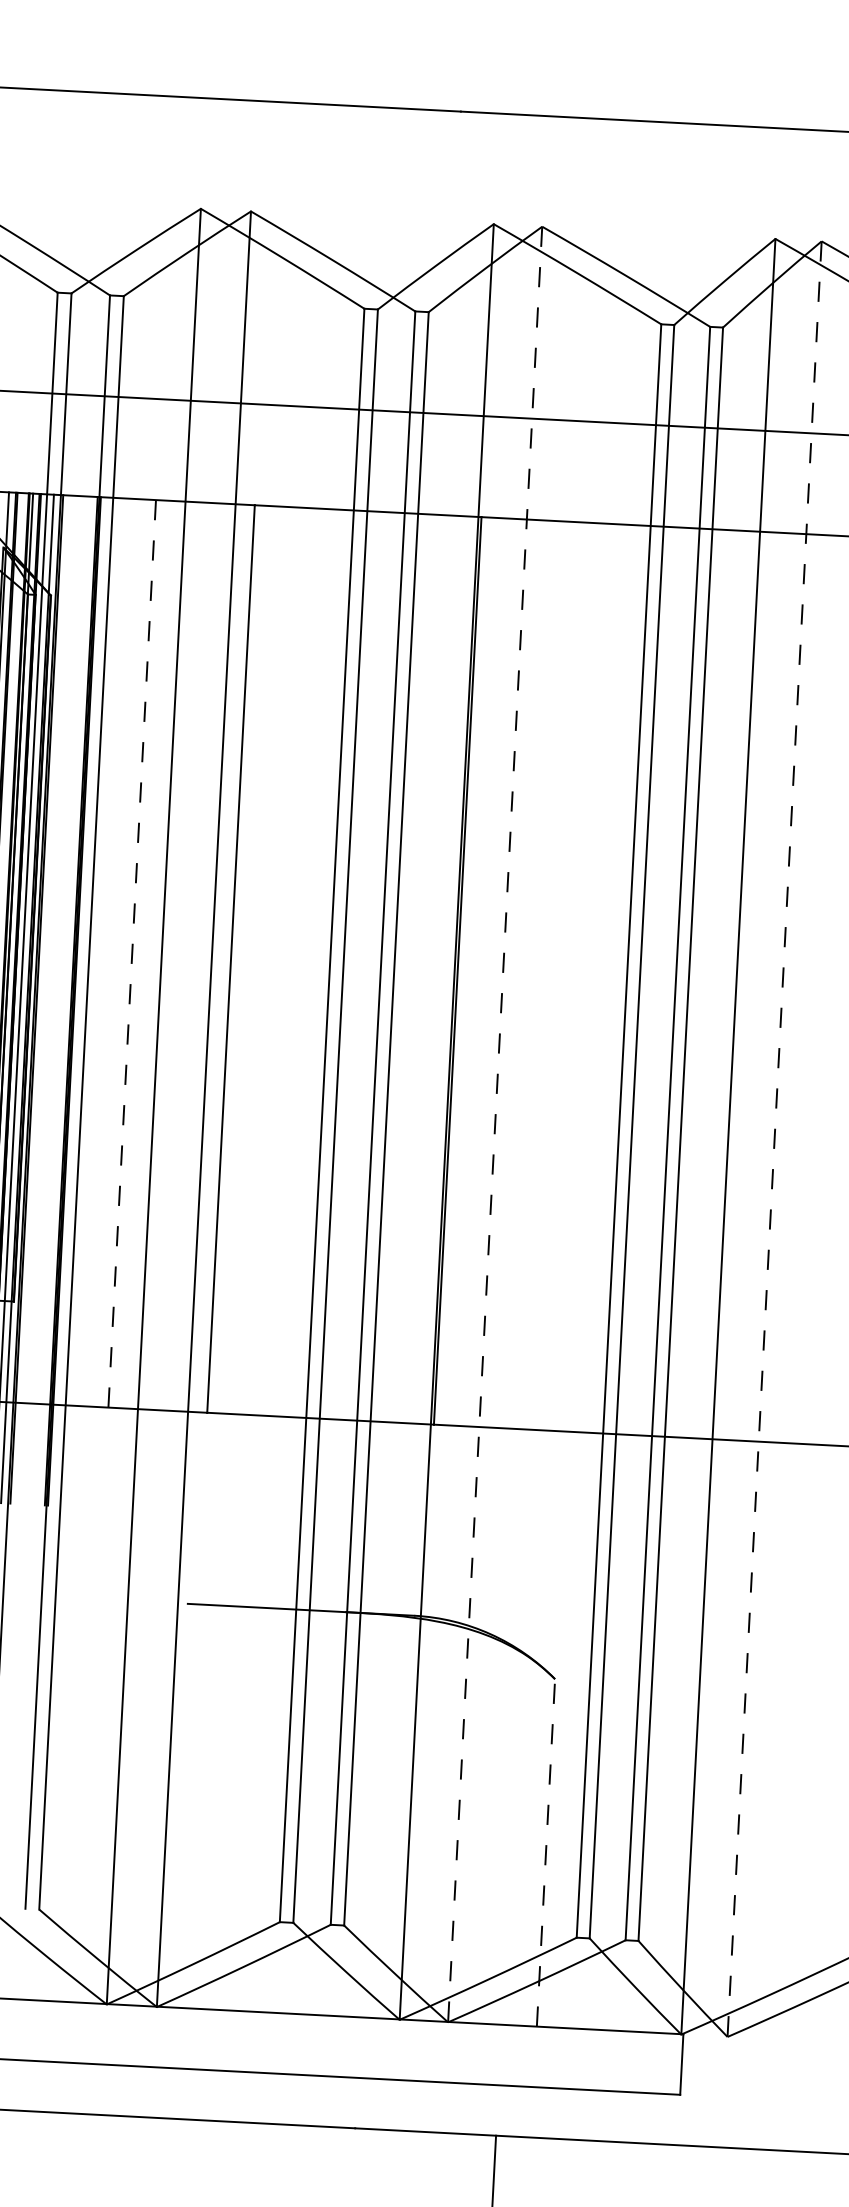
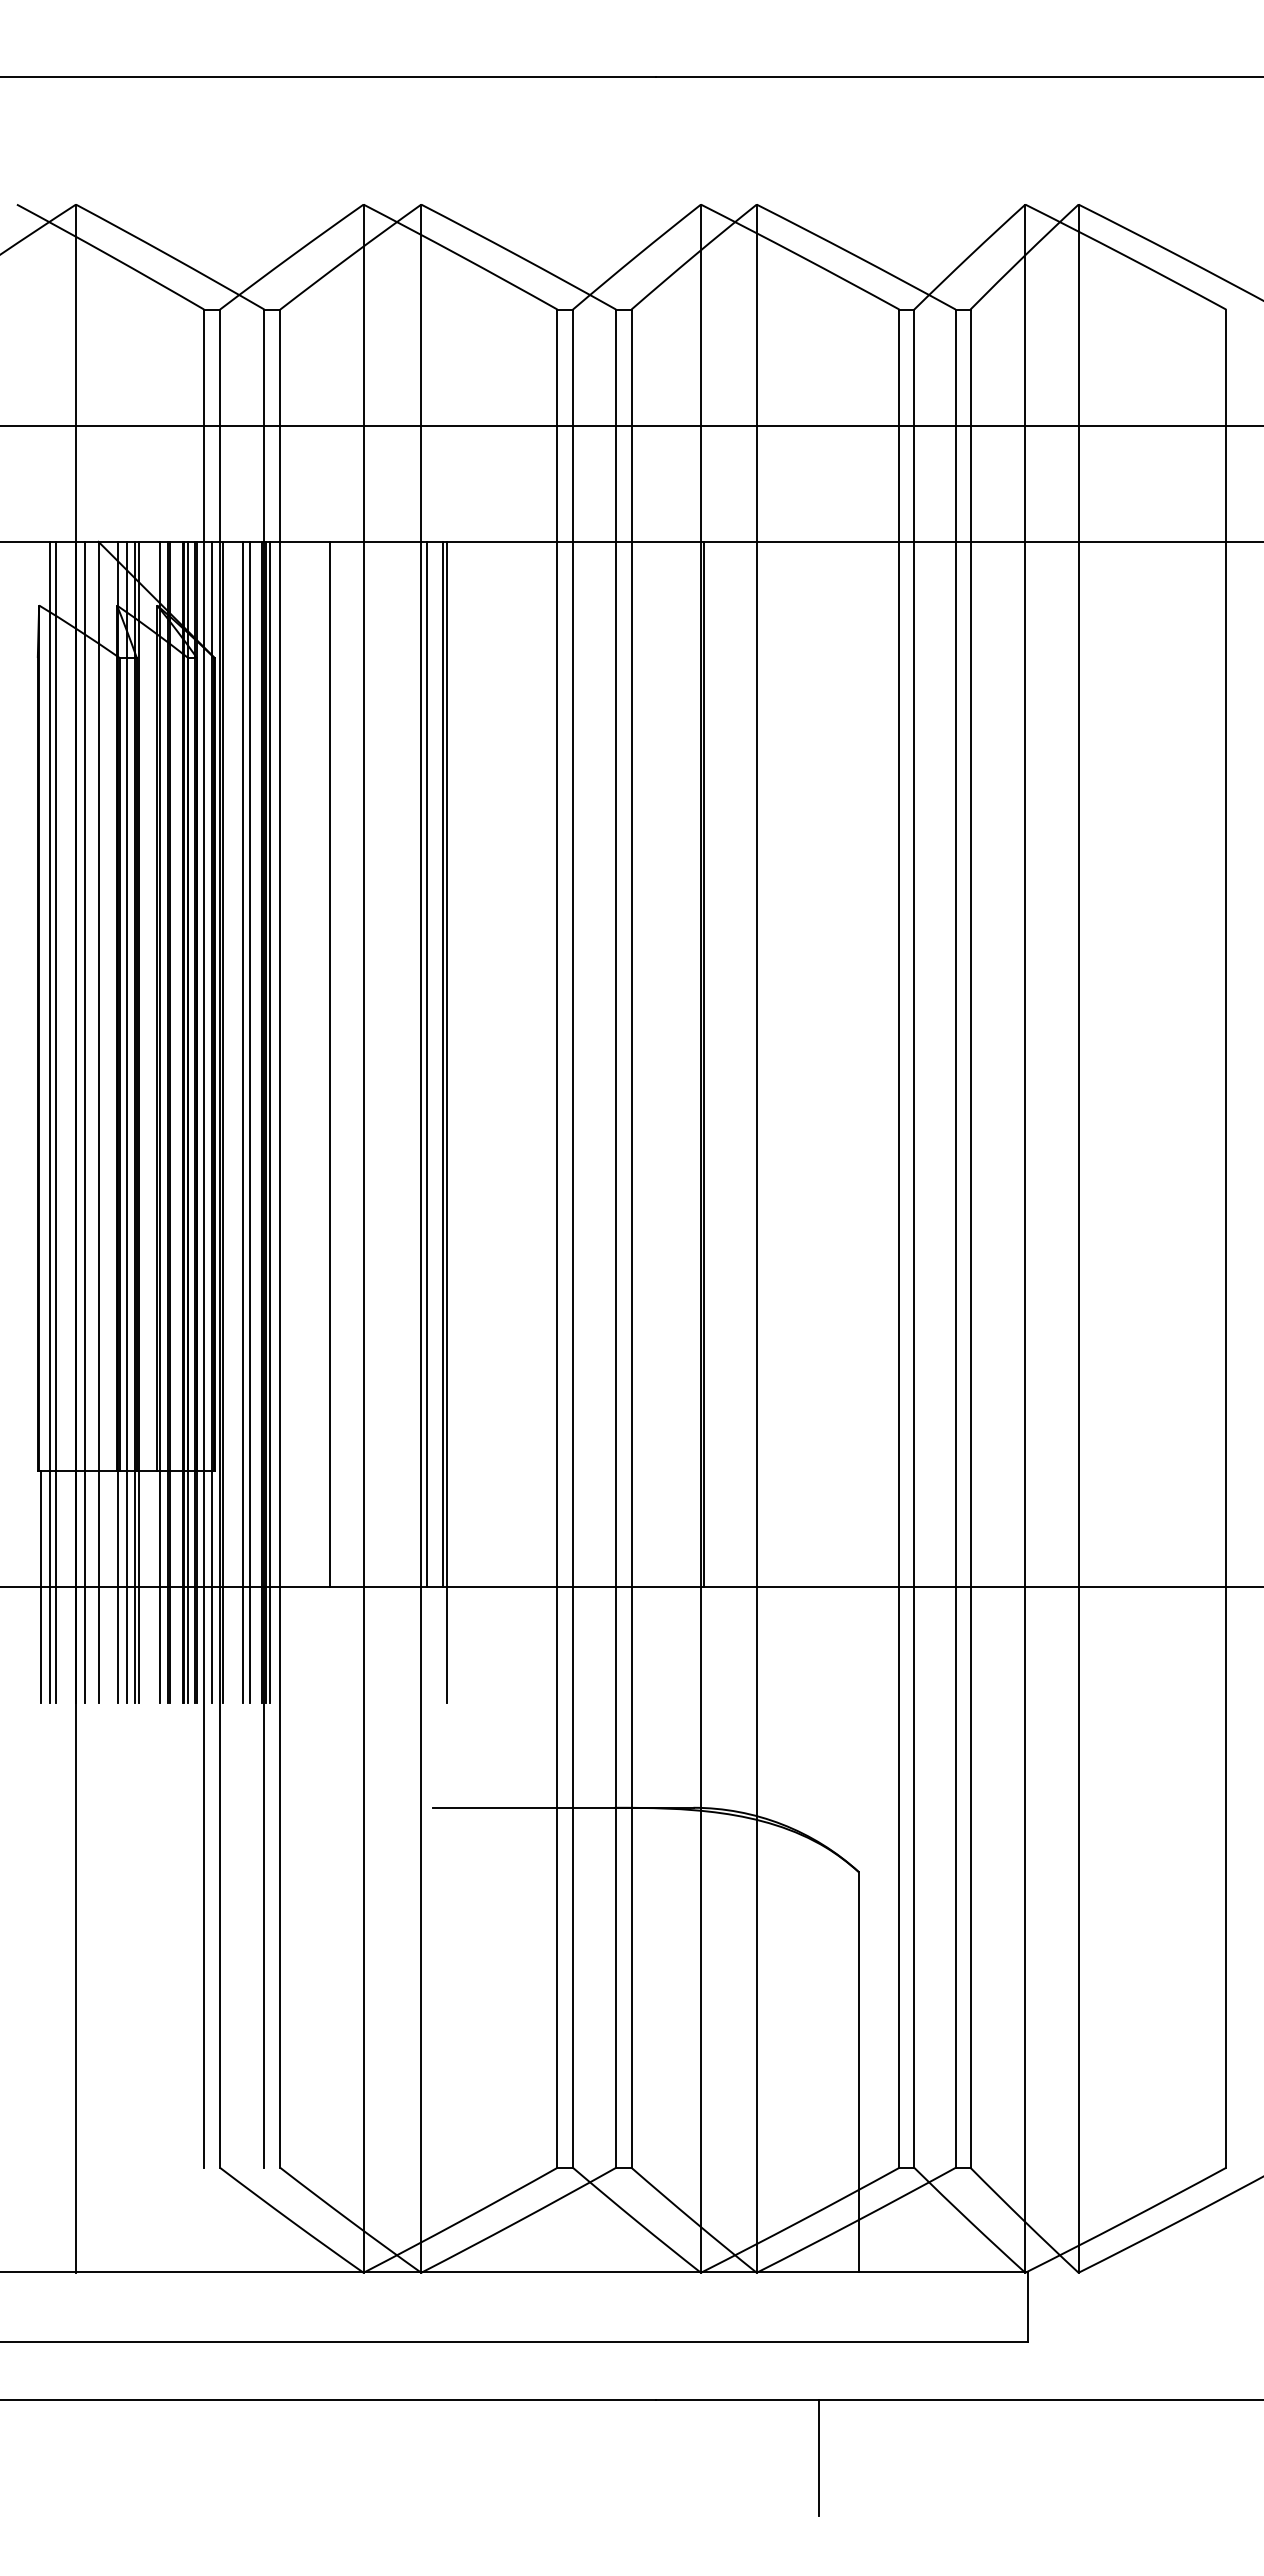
line: (132, 953) -> (329, 1064), dashed -> solid
line: (217, 958) -> (427, 1064), added
line: (53, 1000) -> (242, 1122), added
line: (60, 1000) -> (250, 1122), added
line: (78, 1001) -> (270, 1122), added
line: (231, 1009) -> (447, 1122), added
line: (494, 1125) -> (756, 1239), dashed -> solid
line: (774, 1139) -> (1078, 1239), dashed -> solid
line: (545, 1852) -> (858, 2071), dashed -> solid

